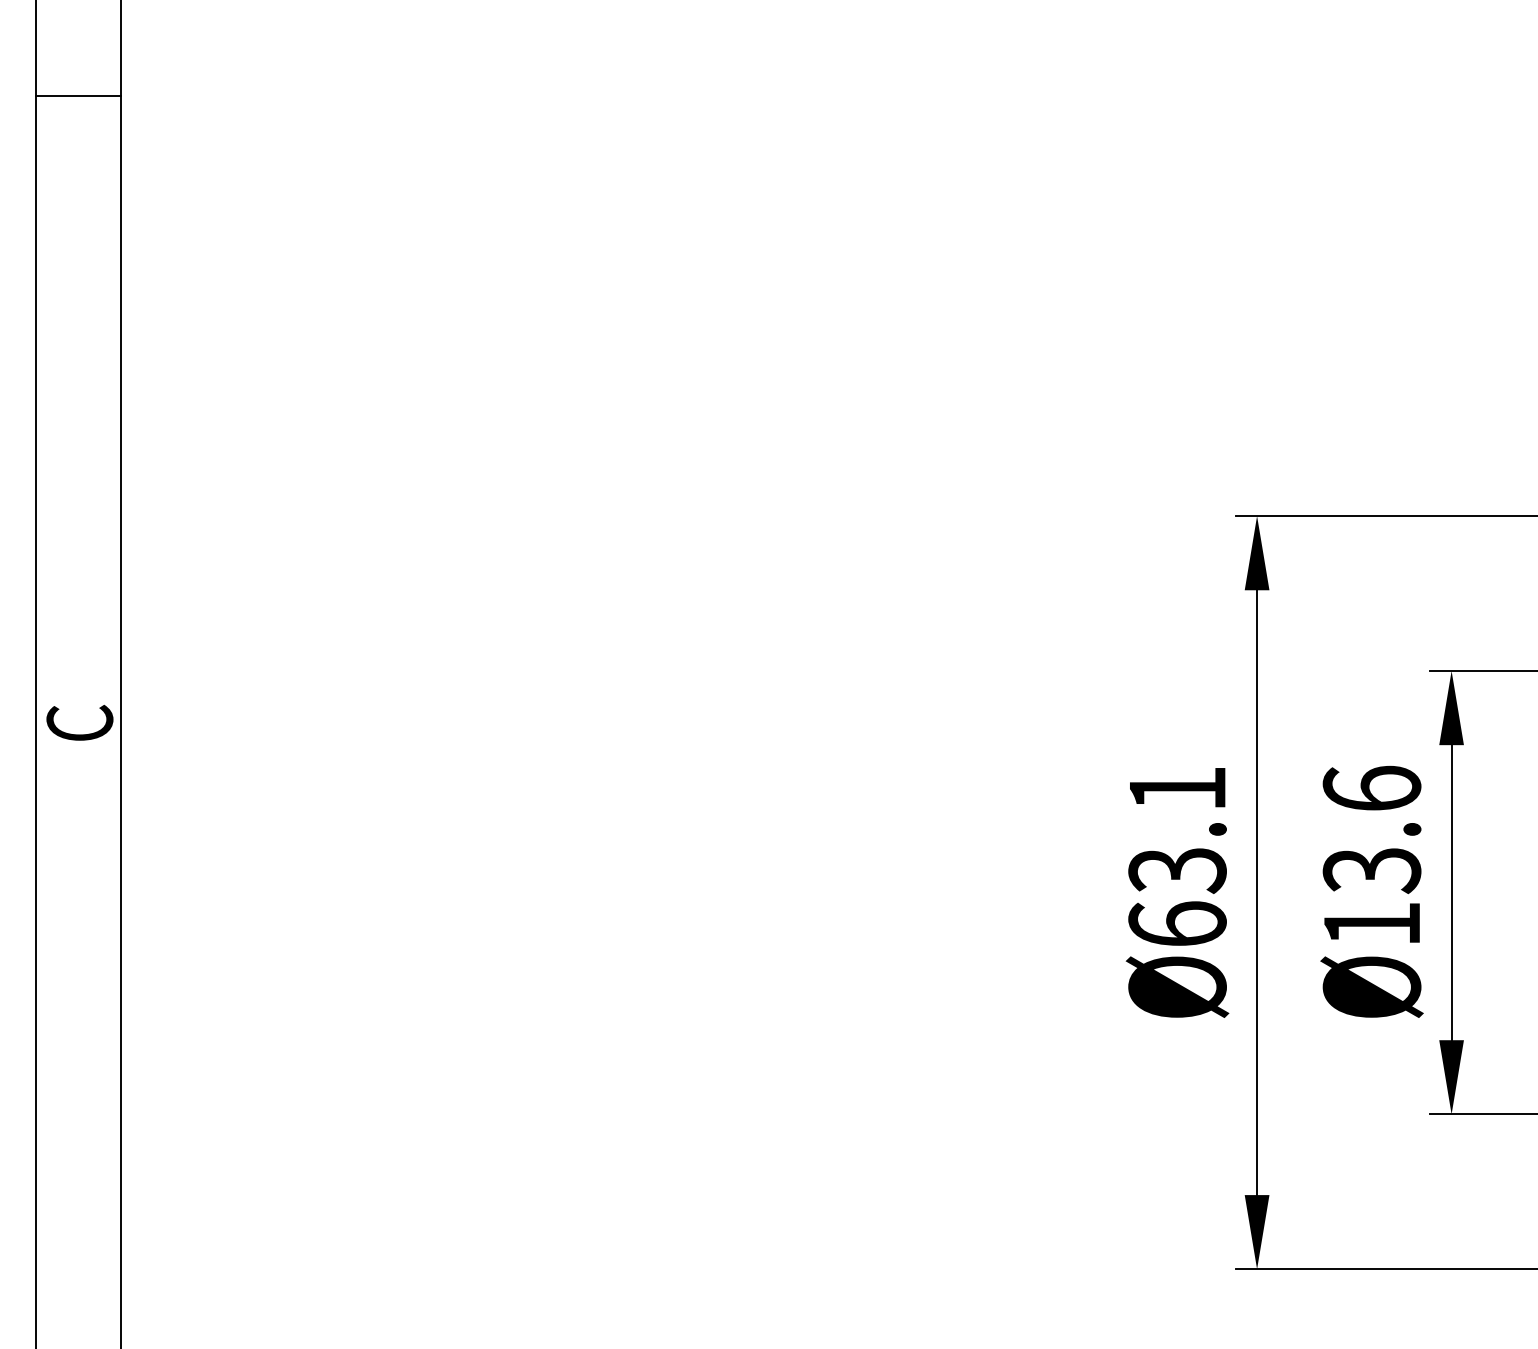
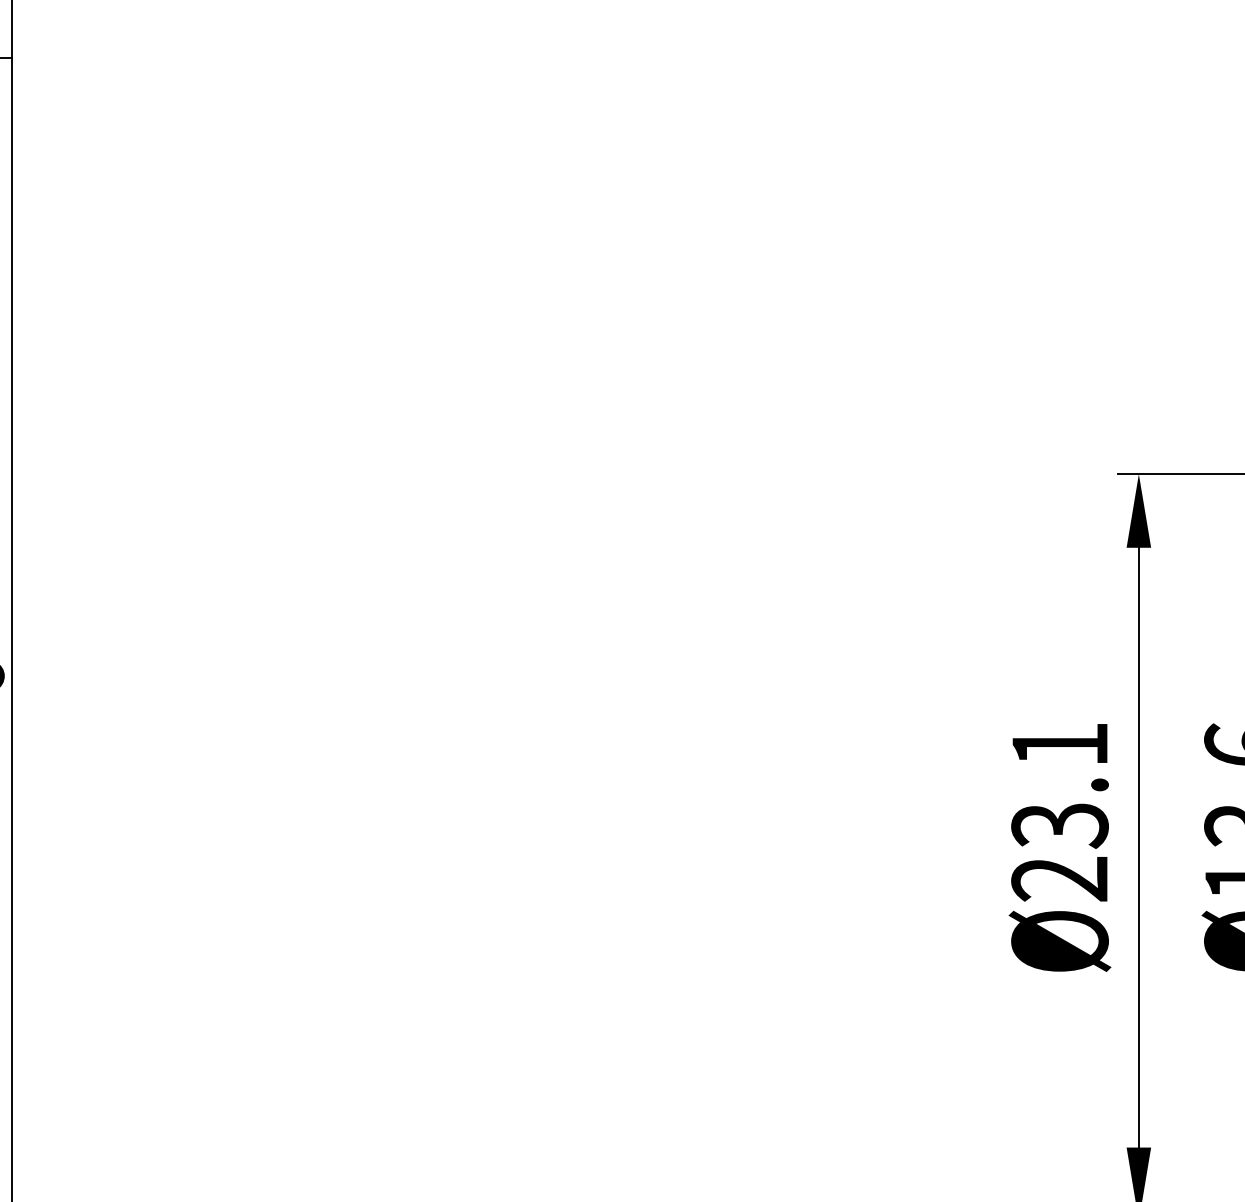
text: (1177, 924) -> (1059, 879), Ø63.1 -> Ø23.1

